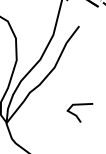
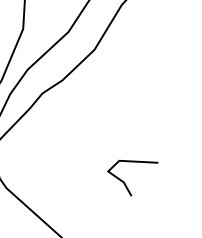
line: (76, 114) -> (124, 180), moved

